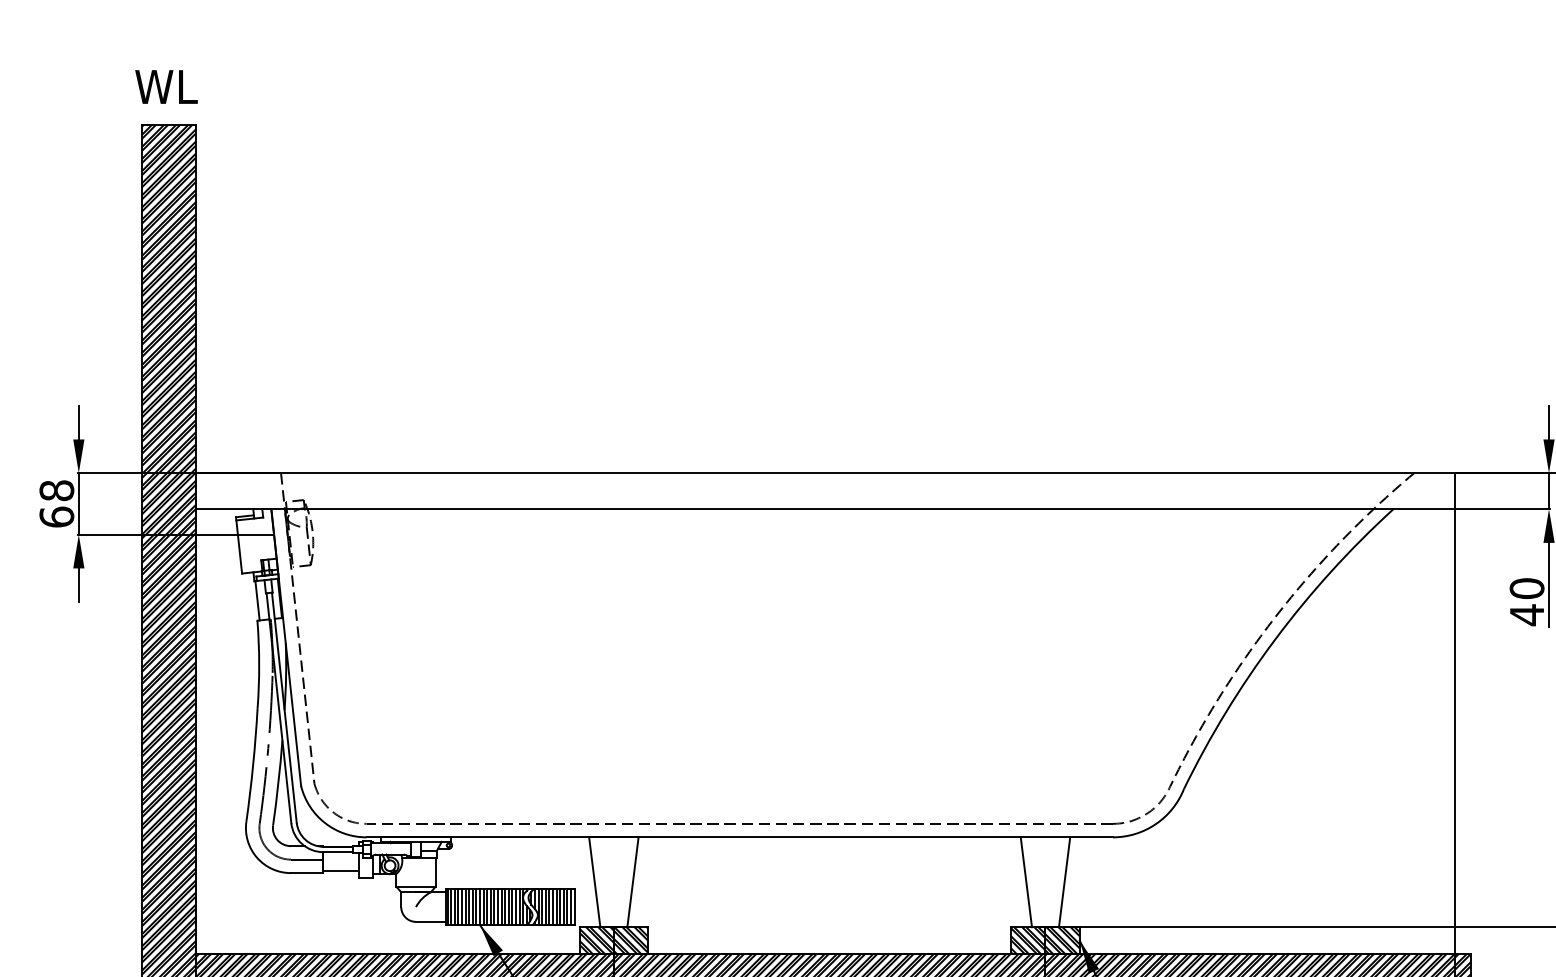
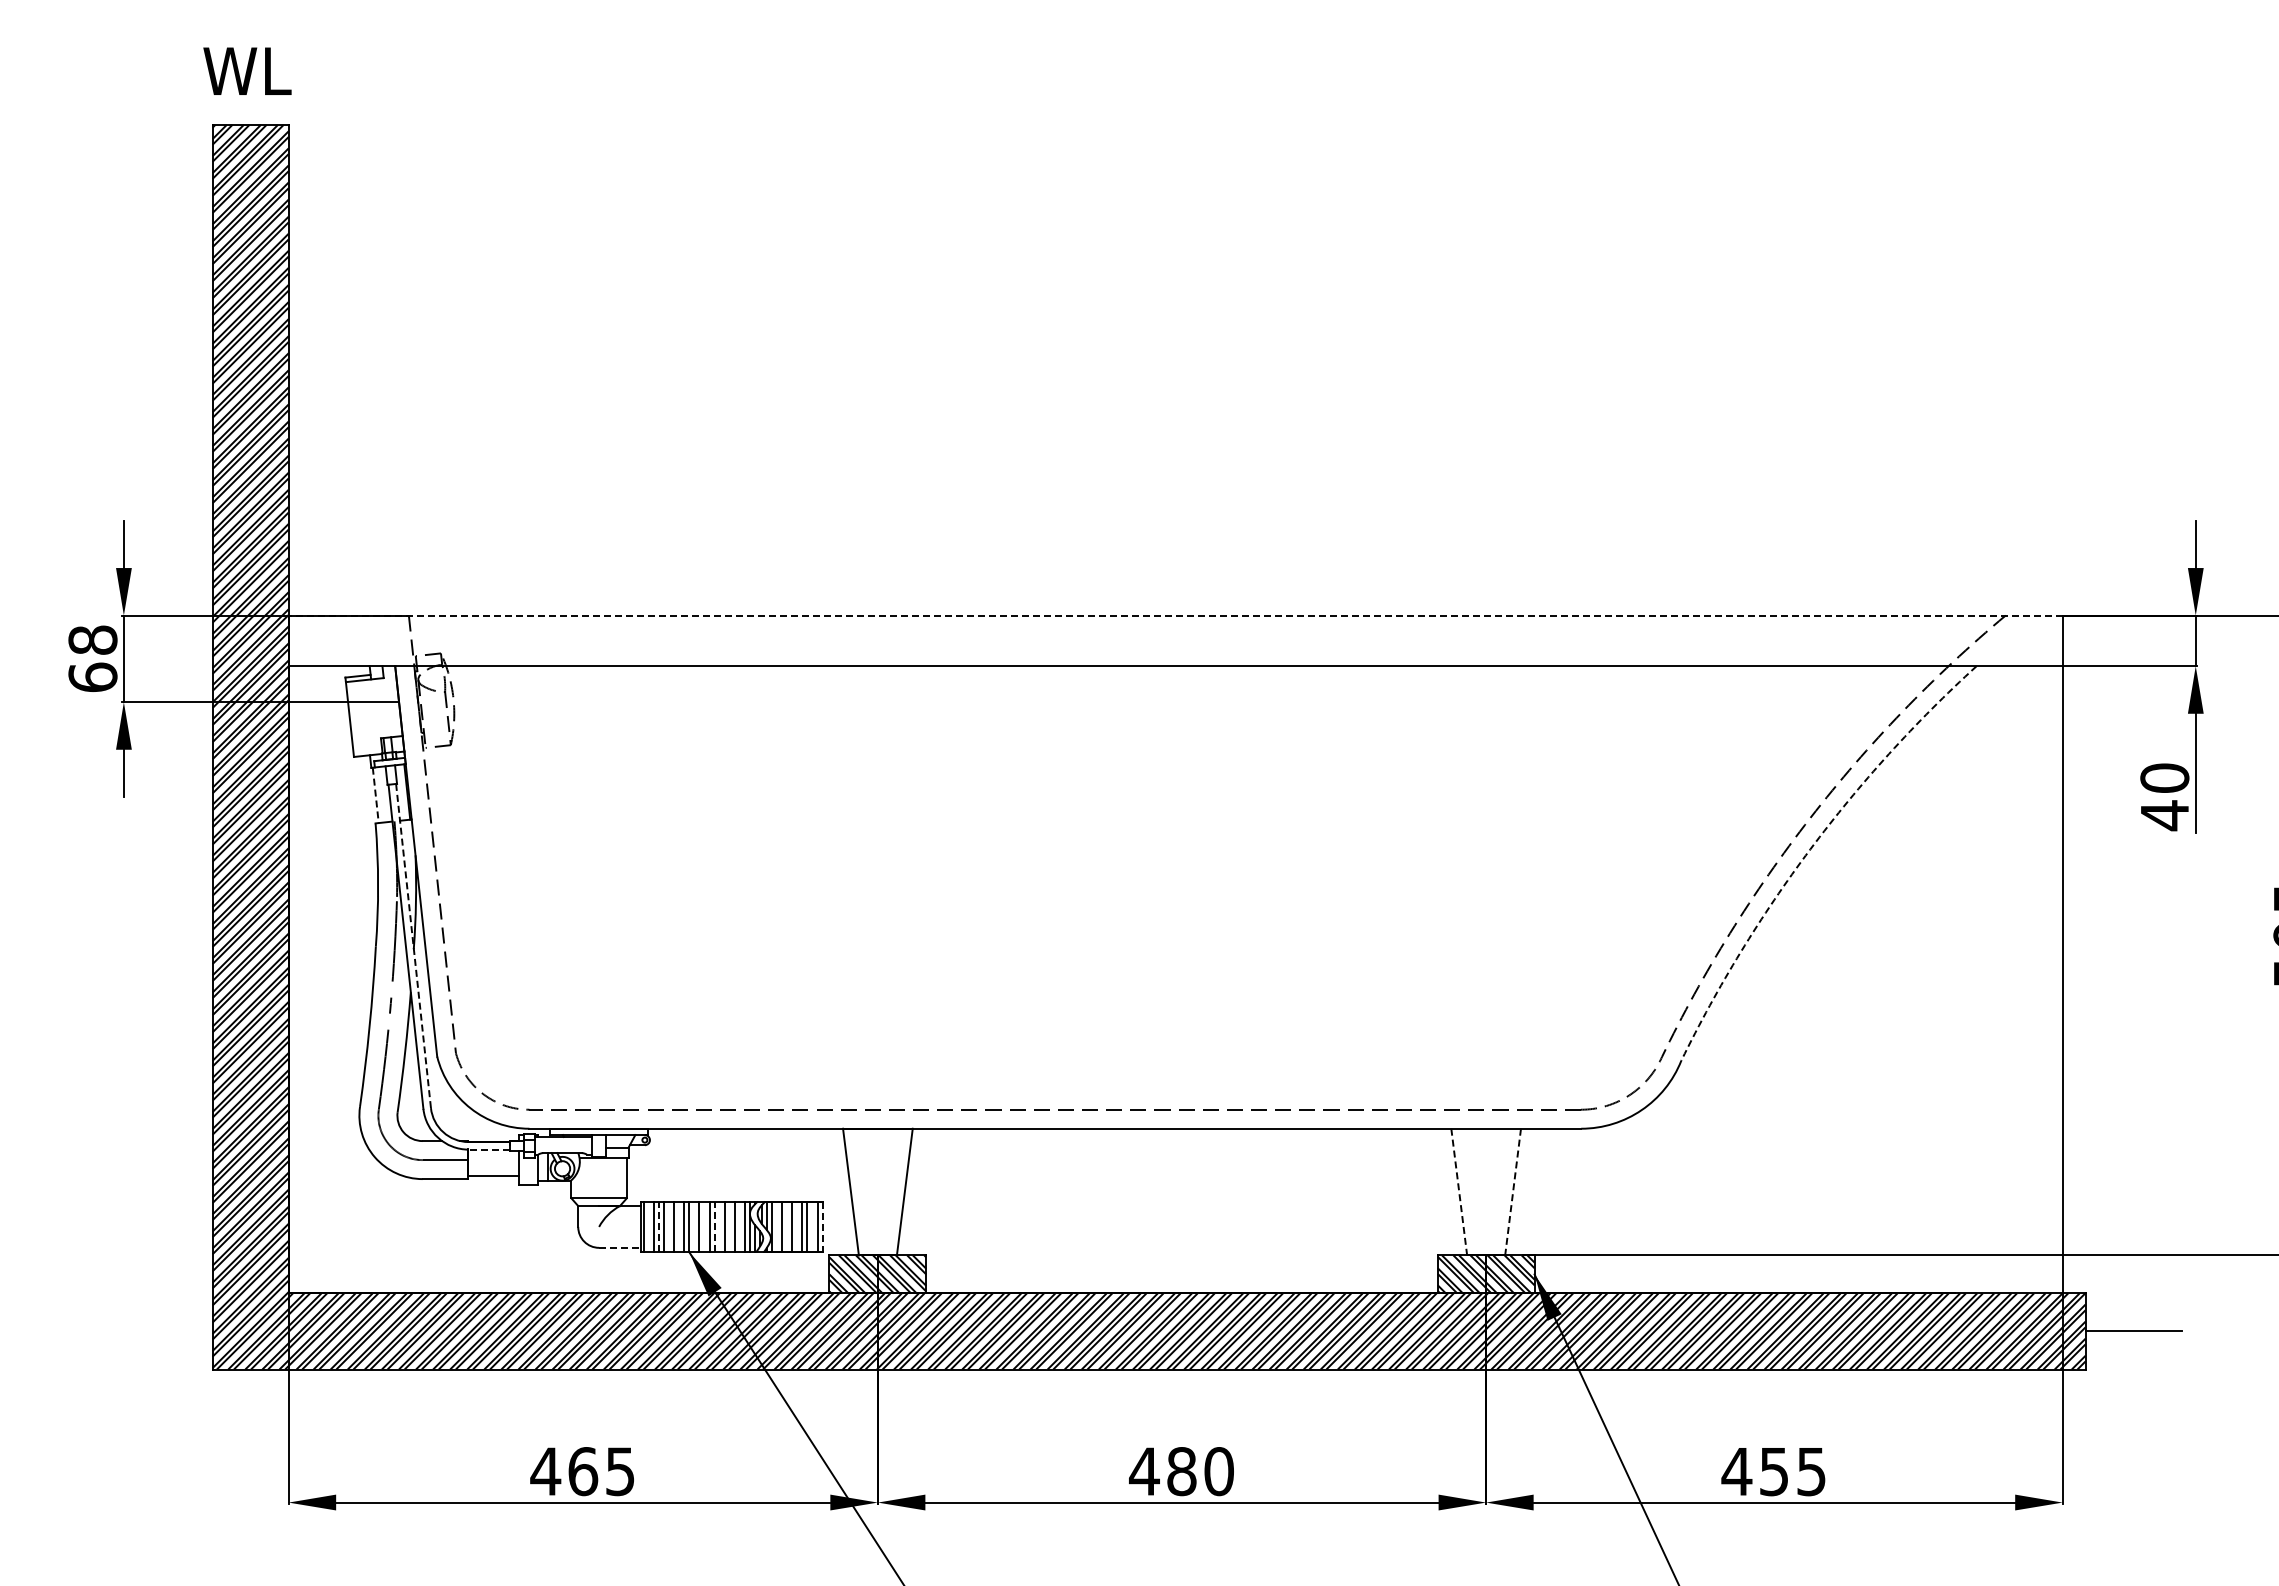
line: (825, 473) -> (1175, 615), solid -> dashed
line: (257, 600) -> (375, 795), solid -> dashed
arc: (1275, 639) -> (1810, 849), solid -> dashed
line: (284, 708) -> (413, 946), solid -> dashed
line: (338, 852) -> (489, 1149), solid -> dashed
line: (1026, 882) -> (1459, 1192), solid -> dashed
line: (1064, 882) -> (1513, 1192), solid -> dashed
line: (451, 906) -> (648, 1226), removed
line: (458, 906) -> (658, 1226), solid -> dashed
line: (465, 906) -> (669, 1226), removed
line: (473, 906) -> (679, 1226), removed
line: (483, 906) -> (694, 1226), removed
line: (490, 906) -> (704, 1226), removed
line: (497, 906) -> (714, 1226), solid -> dashed
line: (501, 906) -> (719, 1226), removed
line: (508, 906) -> (729, 1226), removed
line: (516, 906) -> (740, 1226), removed
line: (541, 906) -> (776, 1226), removed
line: (549, 906) -> (787, 1226), removed
line: (556, 906) -> (797, 1226), removed
line: (567, 906) -> (812, 1226), removed
line: (574, 907) -> (822, 1227), solid -> dashed
line: (431, 921) -> (620, 1247), solid -> dashed

